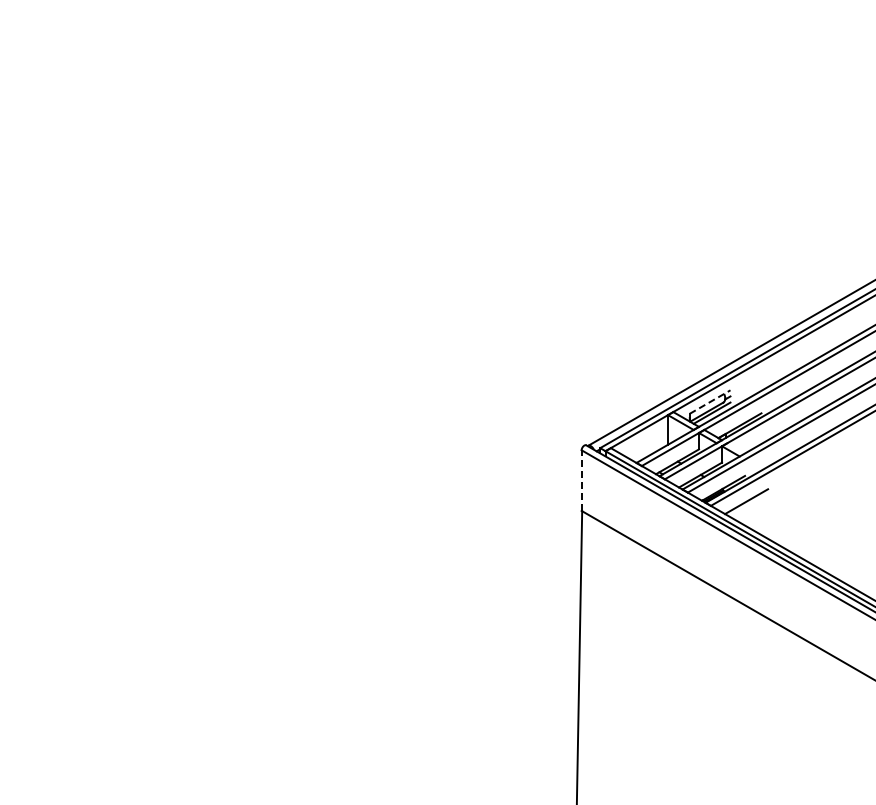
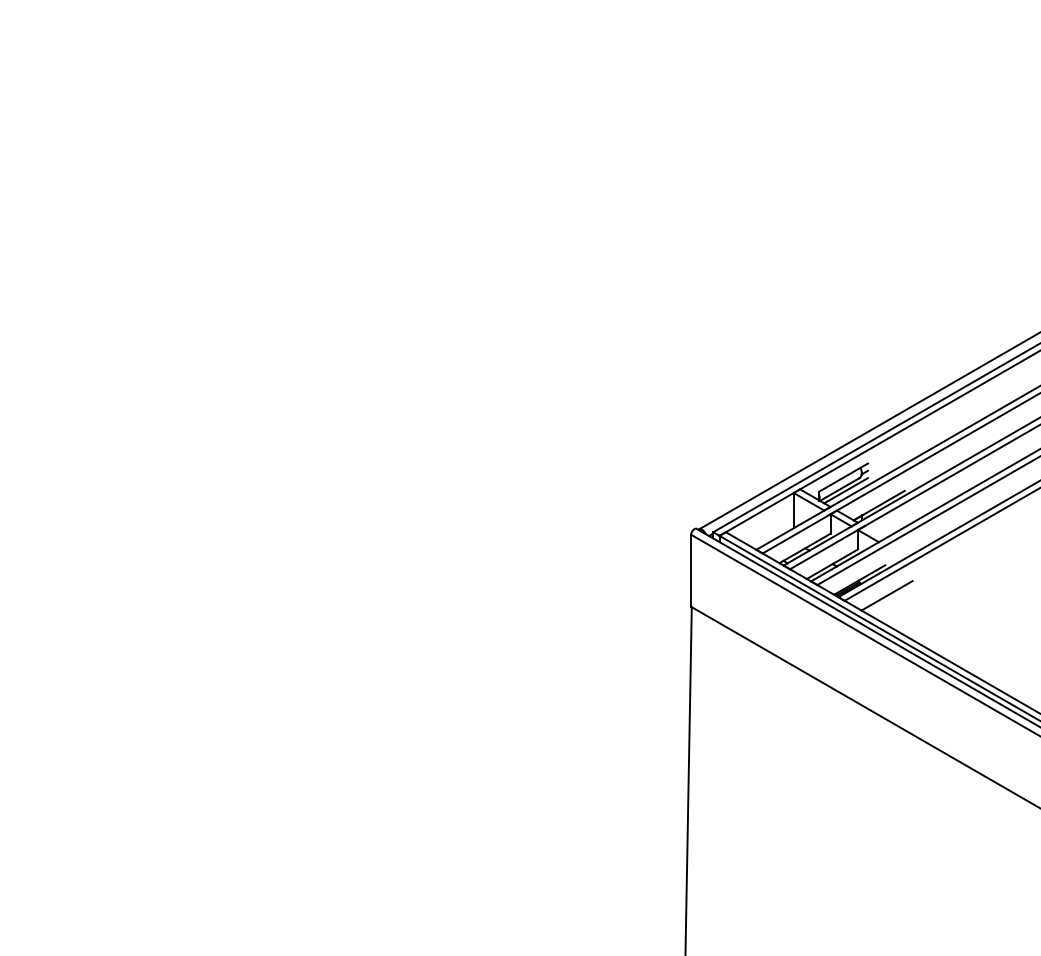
line: (710, 402) -> (844, 478), dashed -> solid
line: (581, 480) -> (690, 570), dashed -> solid

